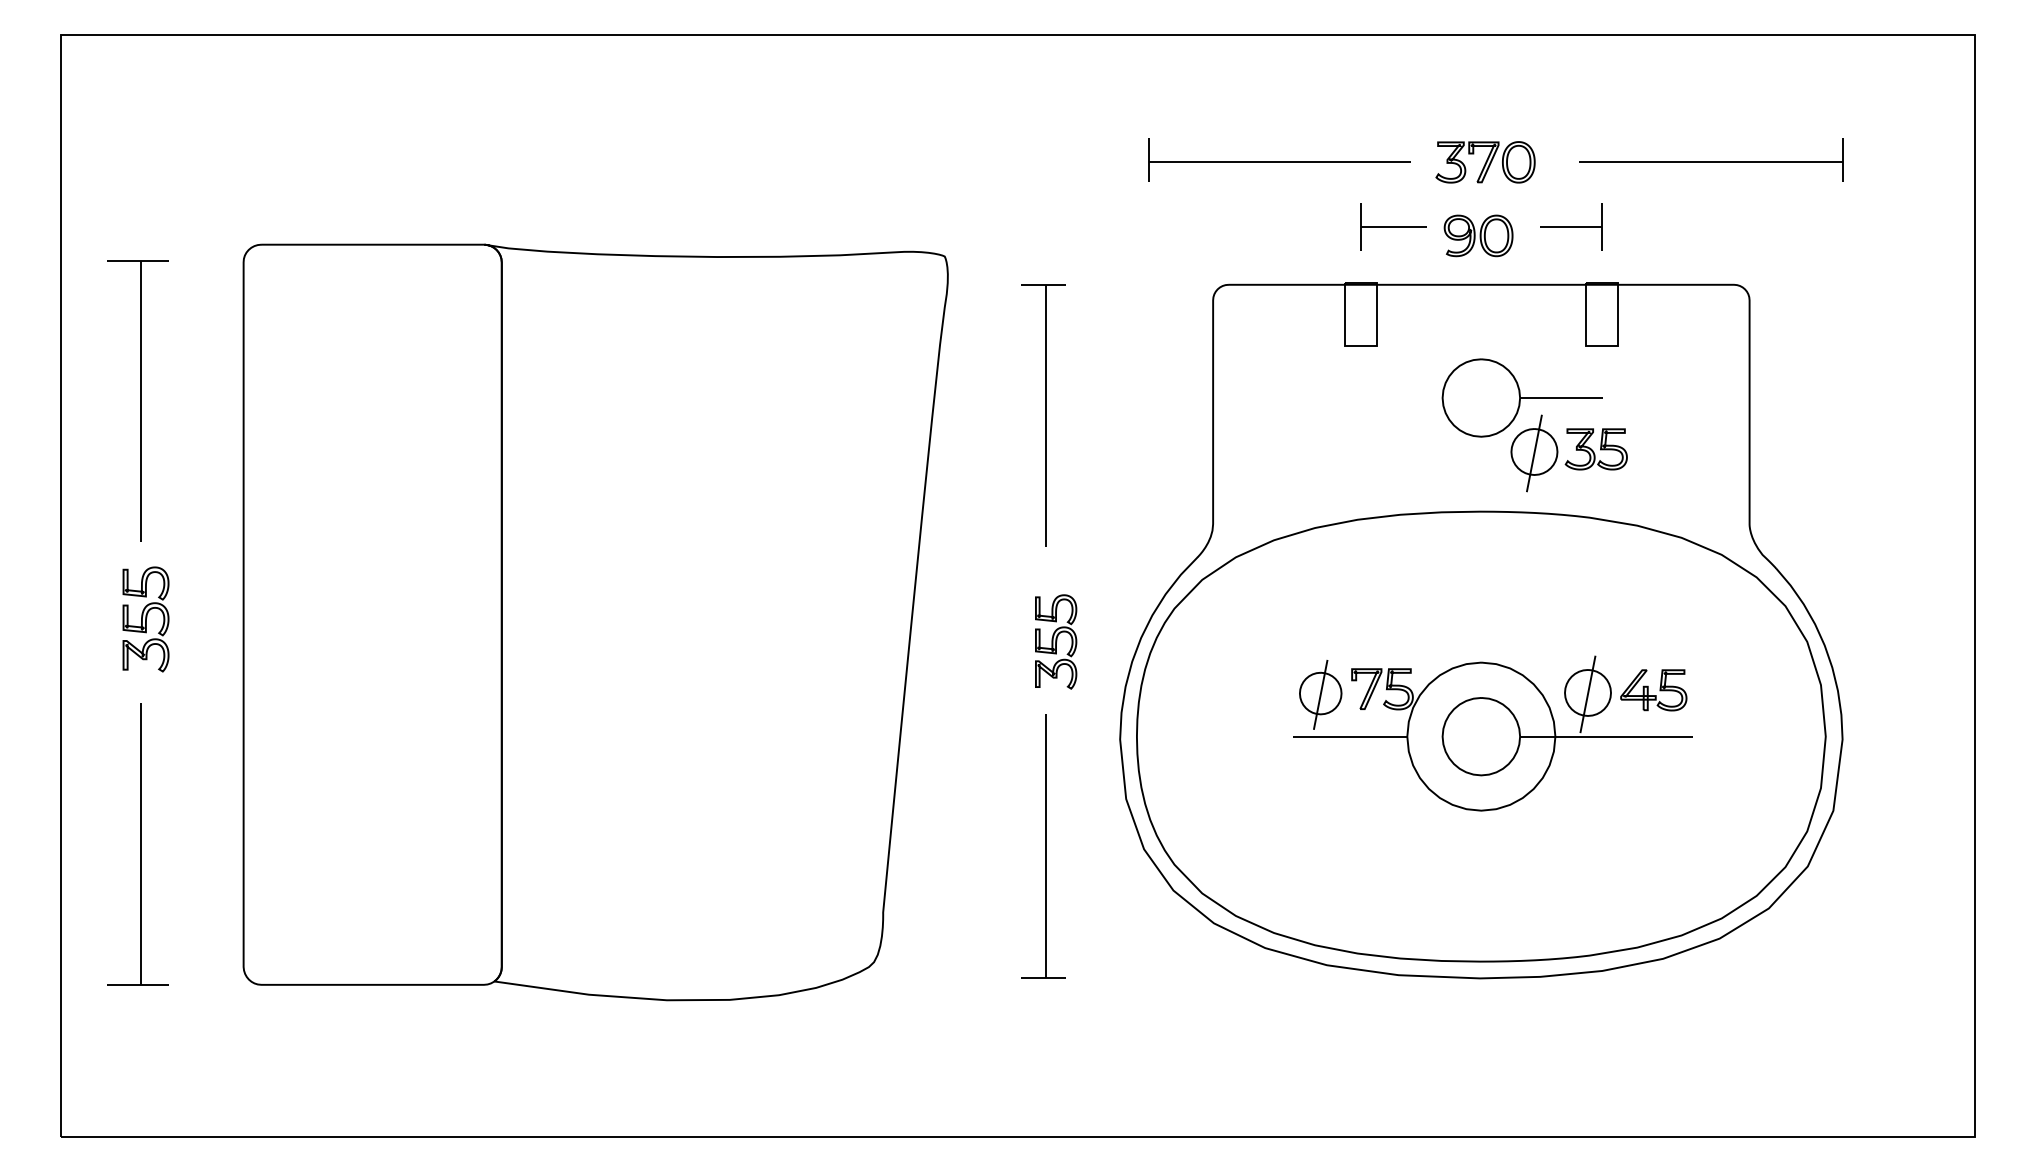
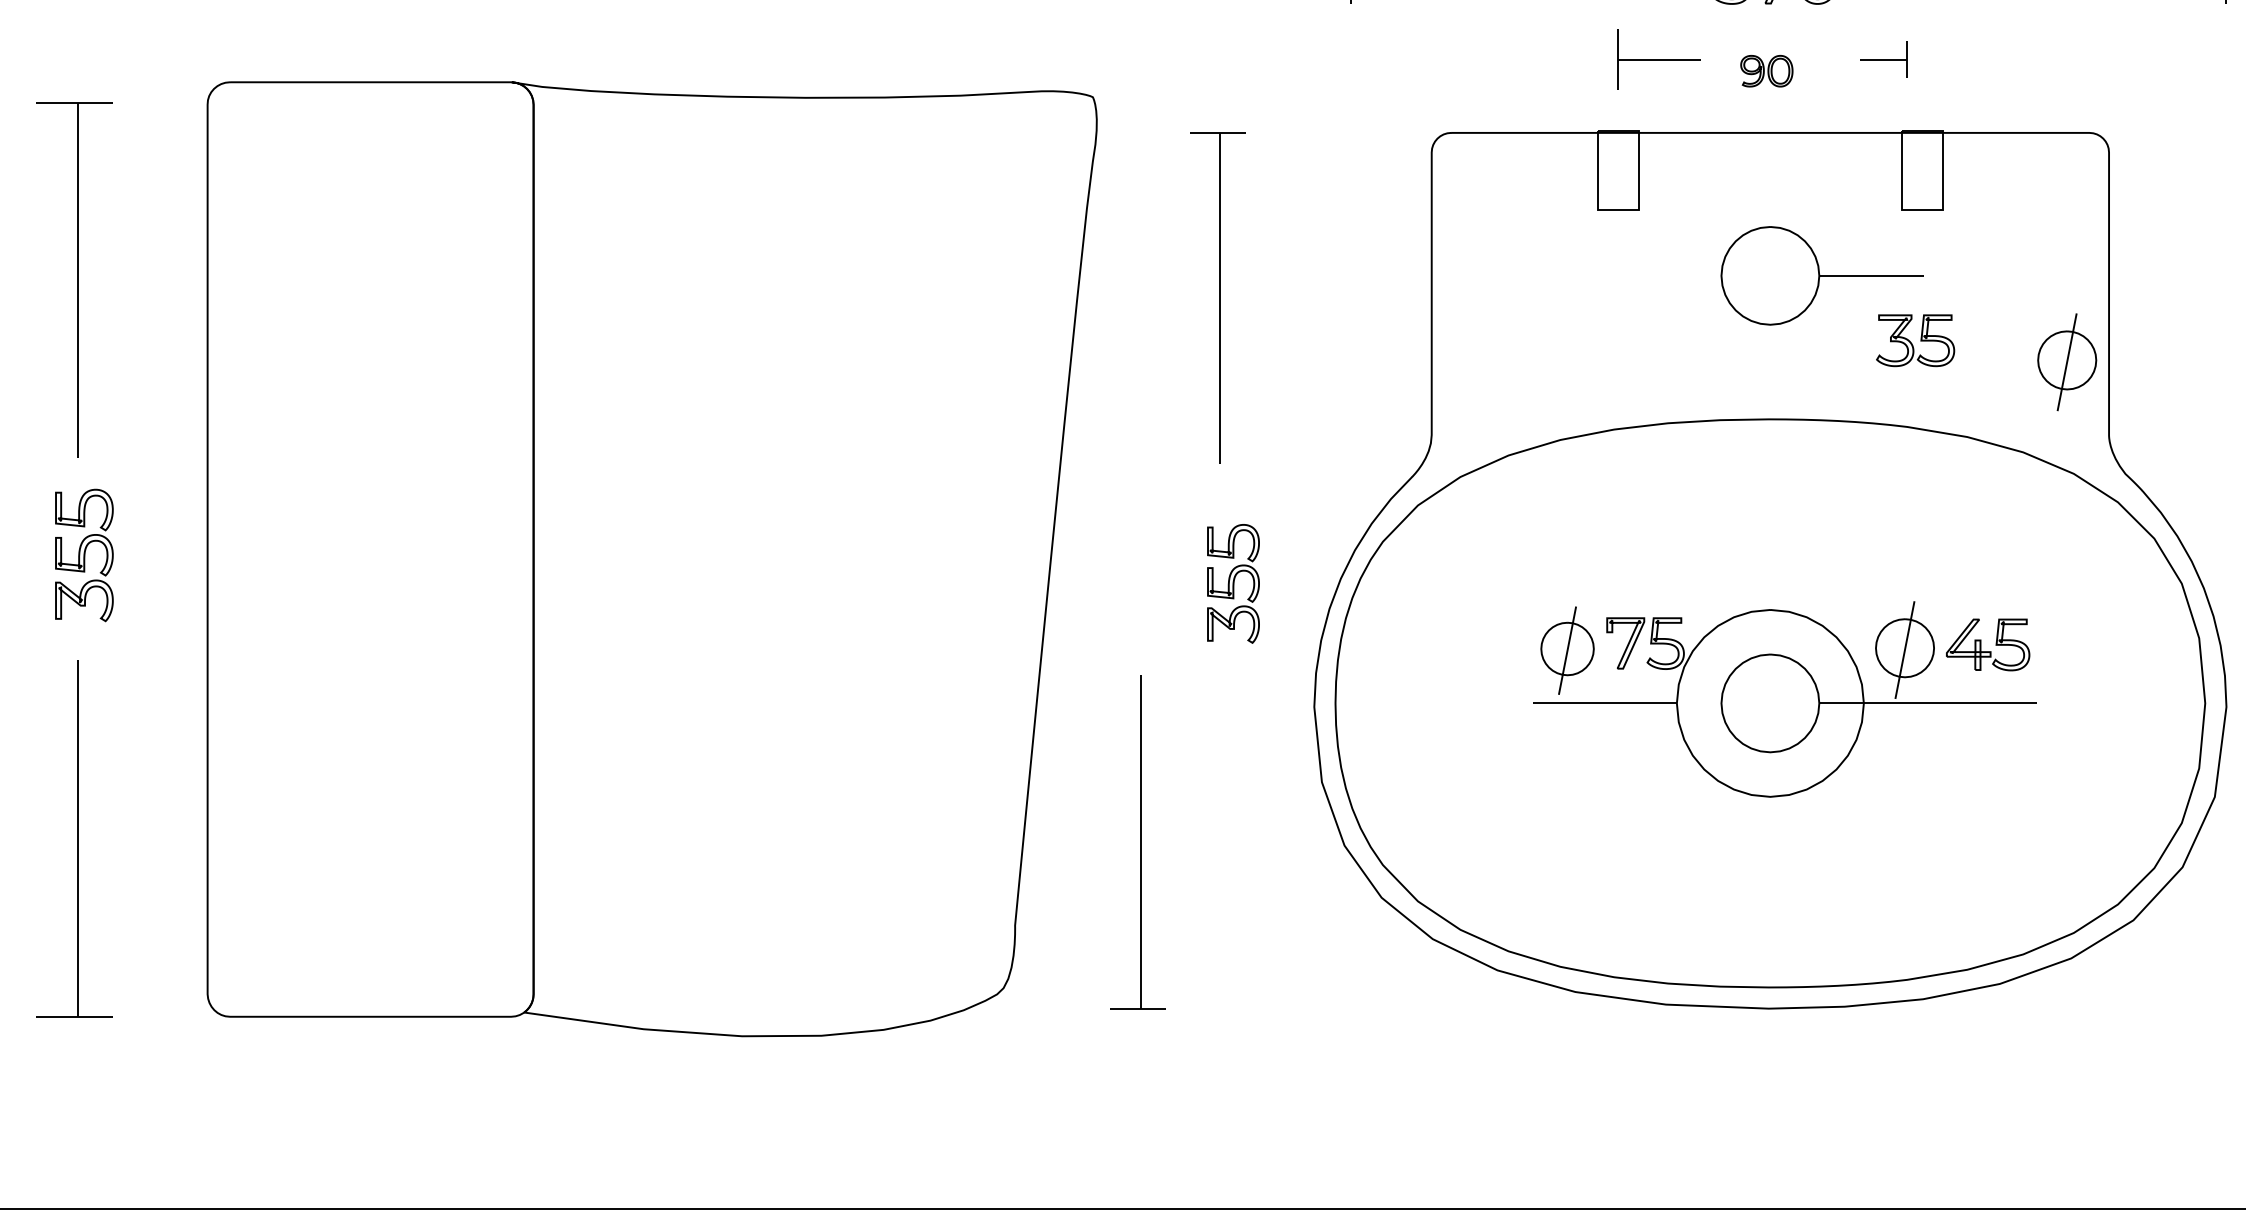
part: (1571, 226) -> (1884, 59), size x0.6
part: (1478, 235) -> (1766, 70), size x0.6
part: (1534, 453) -> (2067, 362), moved
part: (1043, 846) -> (1137, 842), moved

